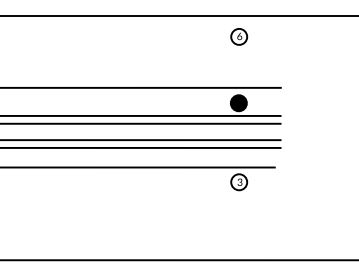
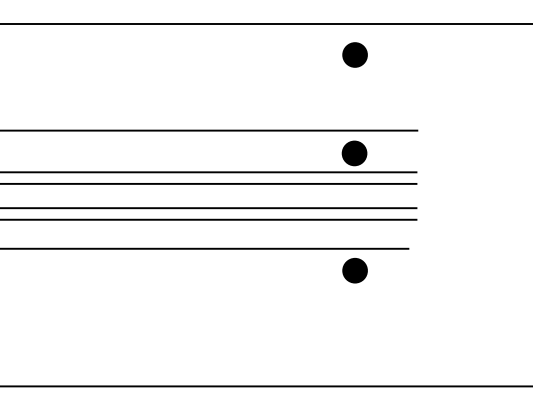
fill: (239, 36) -> (355, 54), added
fill: (239, 182) -> (355, 271), added

